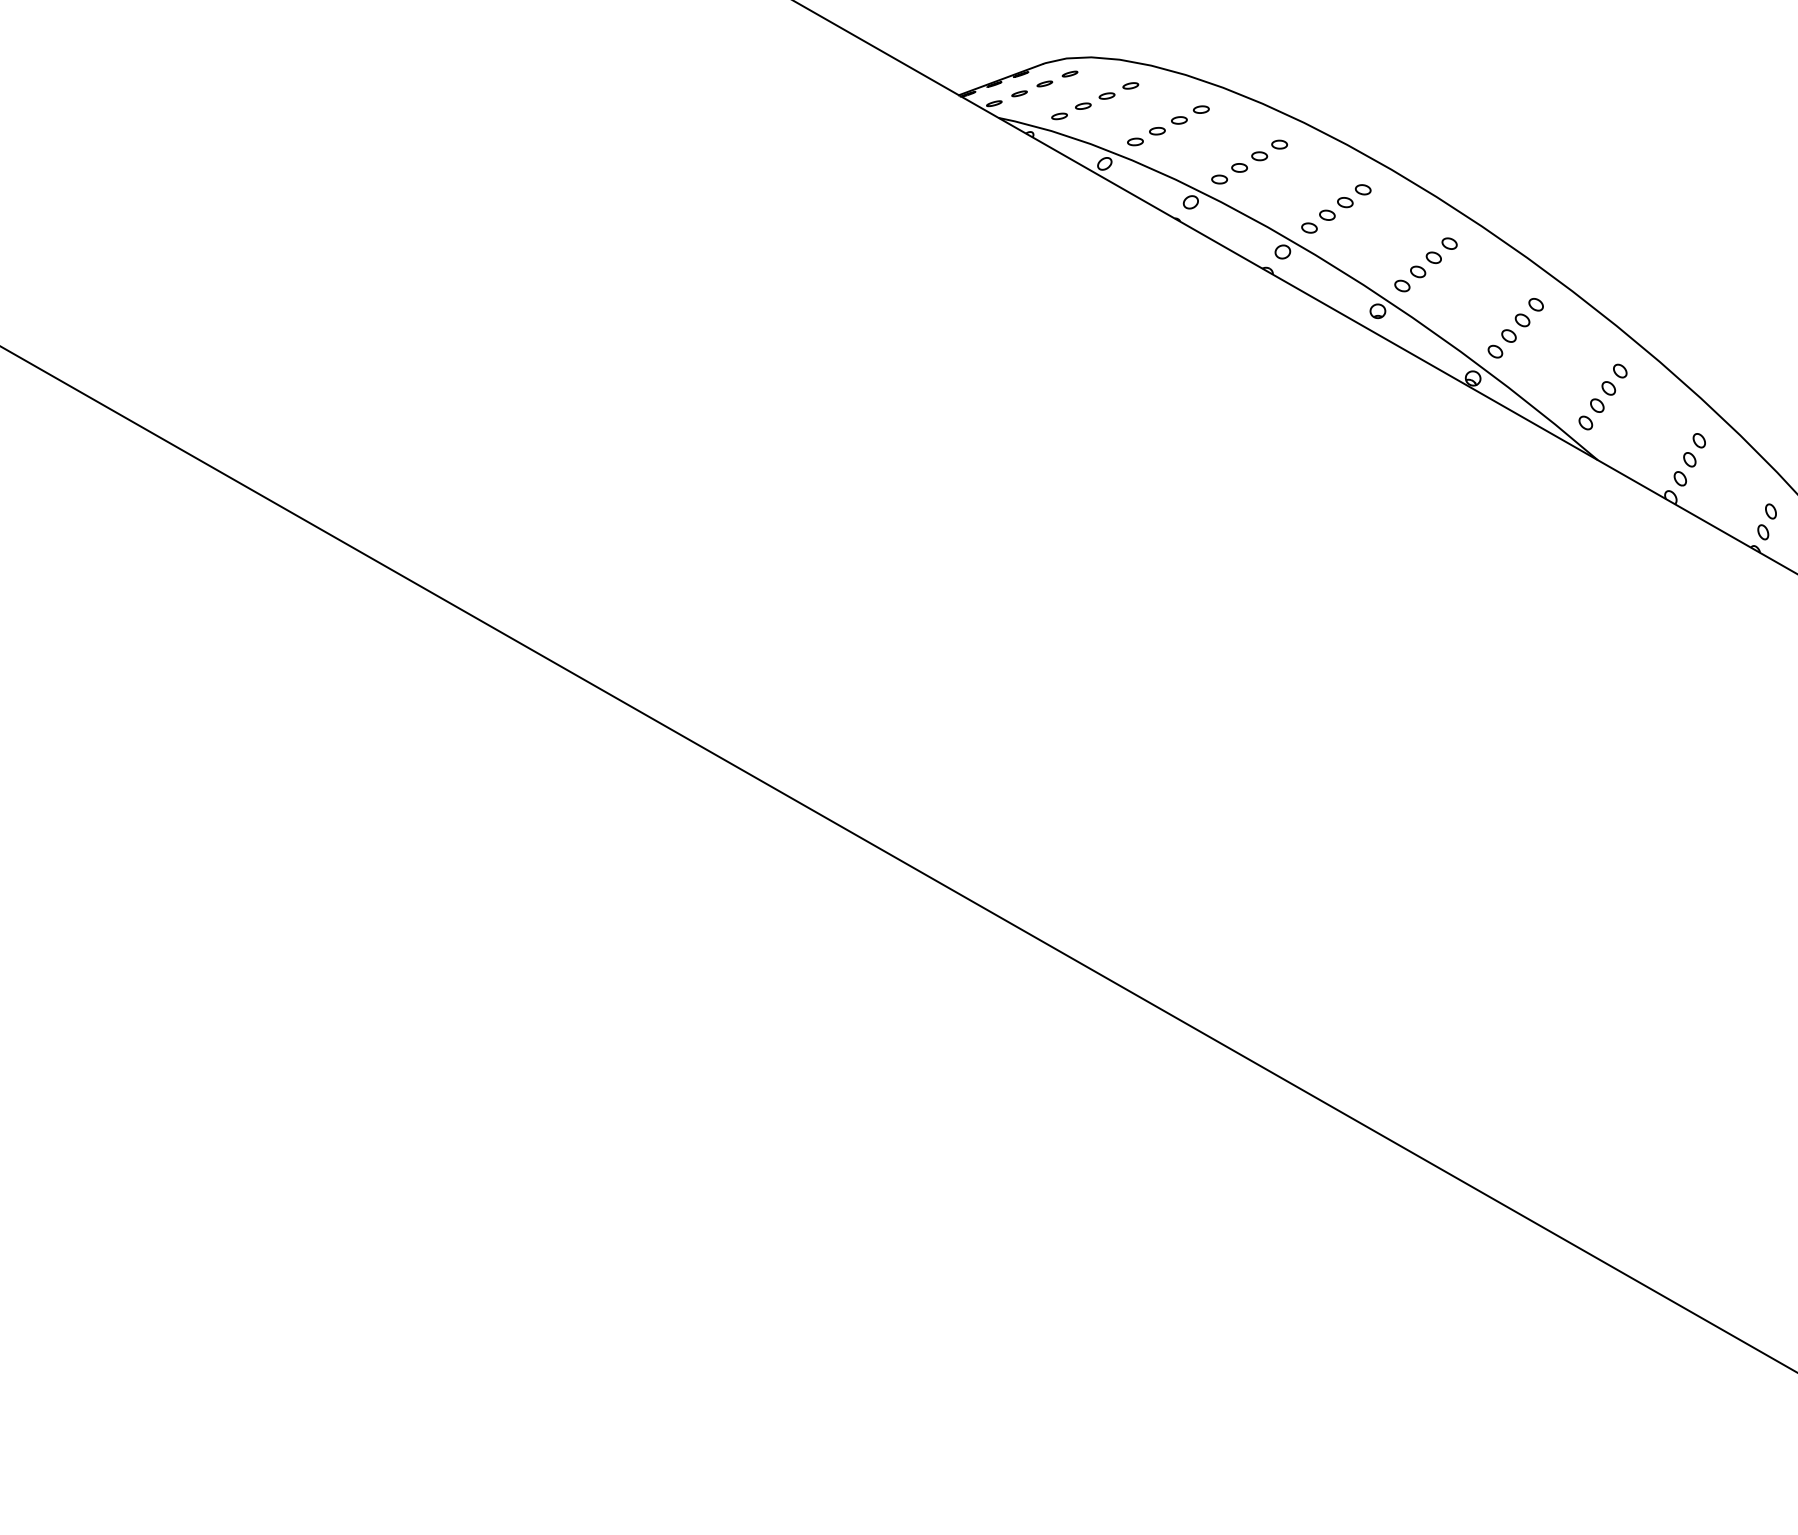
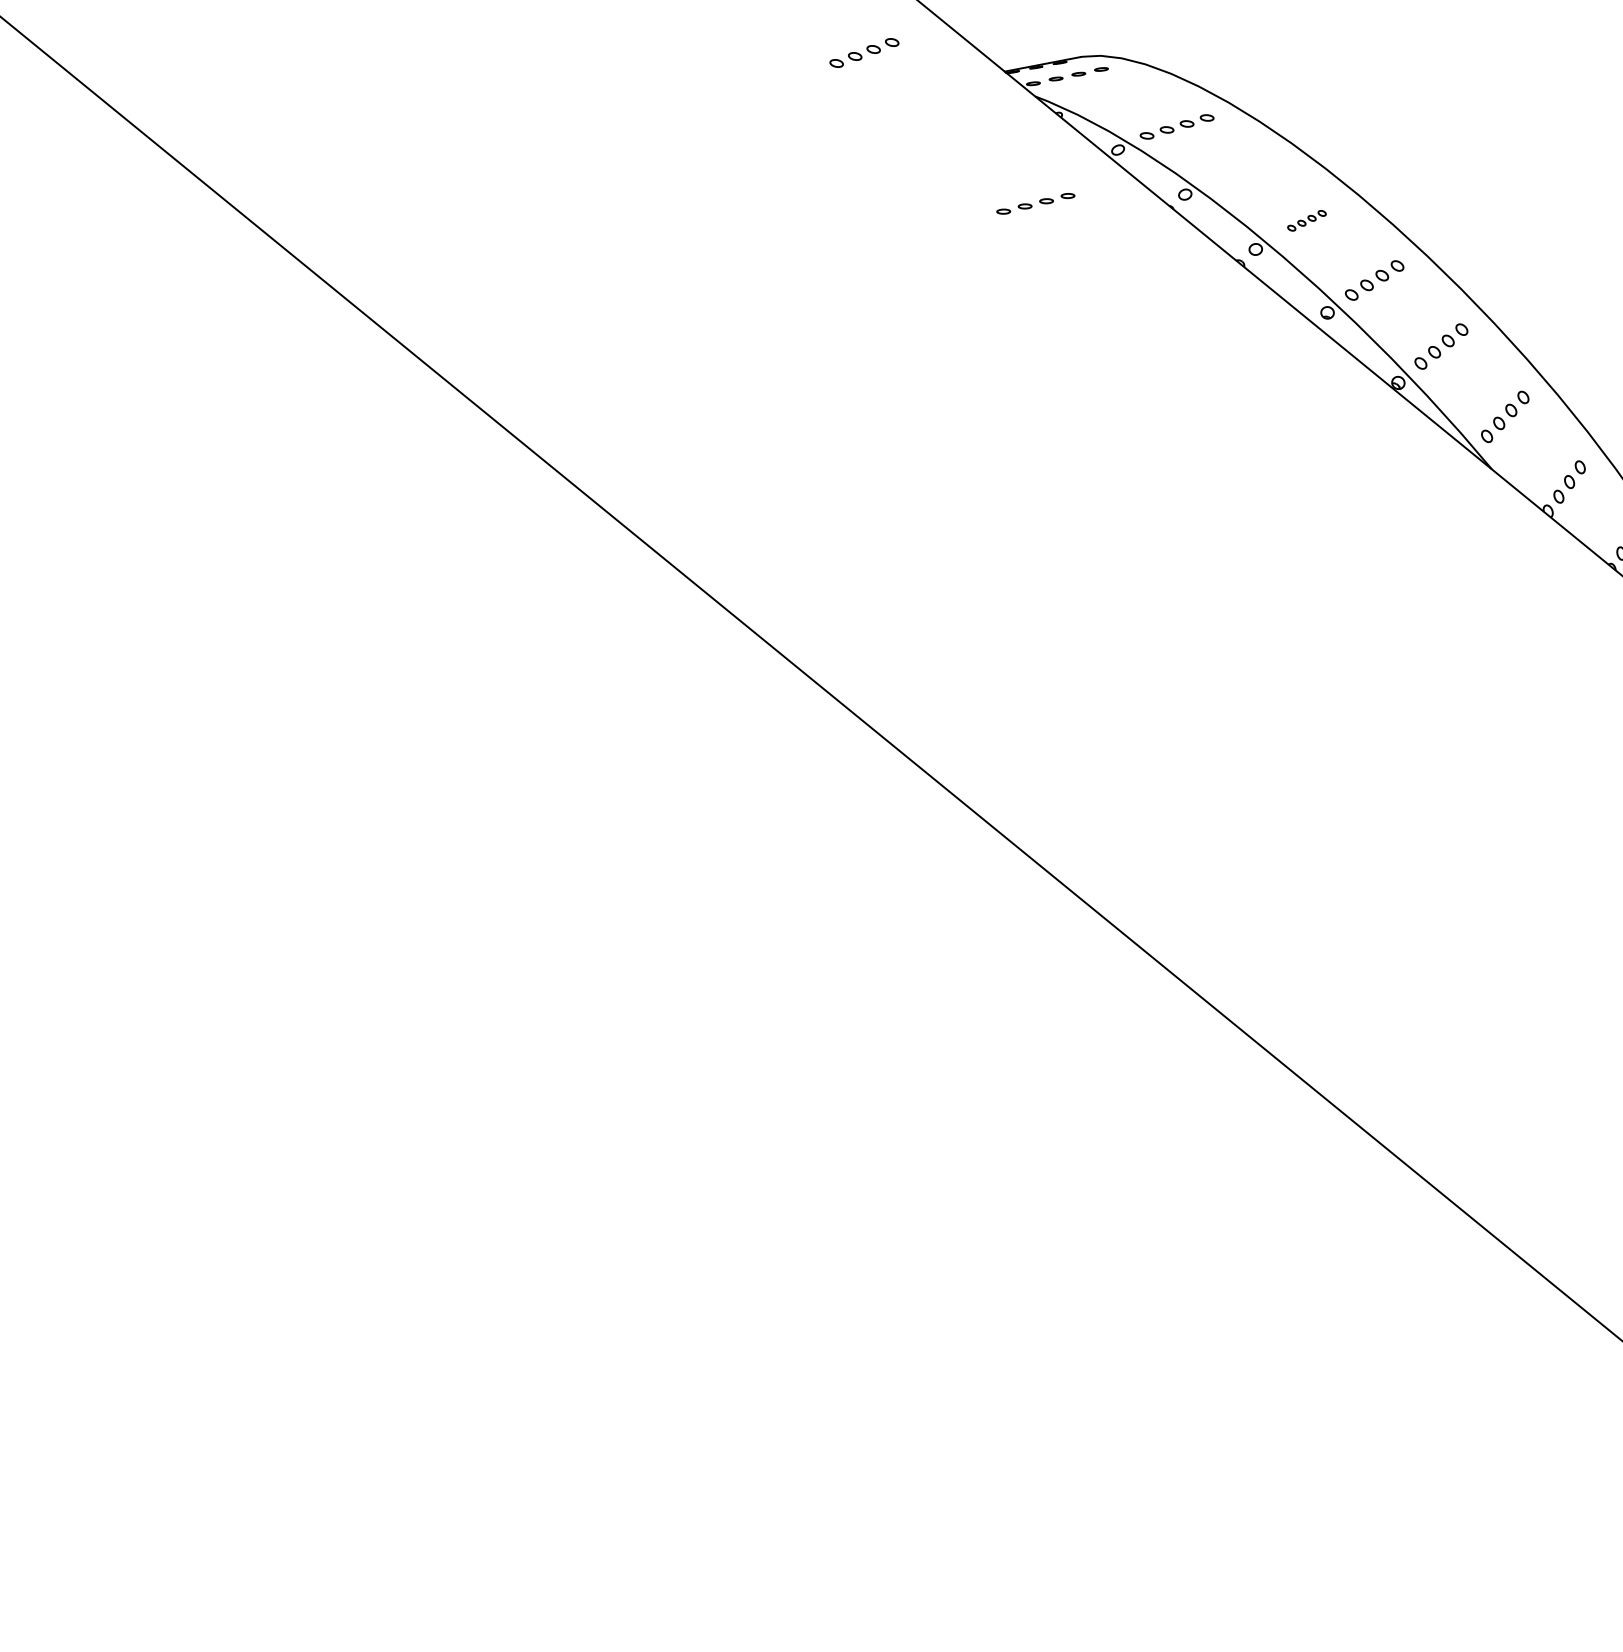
part: (1094, 100) -> (1035, 203), moved
part: (1249, 161) -> (864, 52), moved
part: (1335, 208) -> (1306, 220), size x0.6

